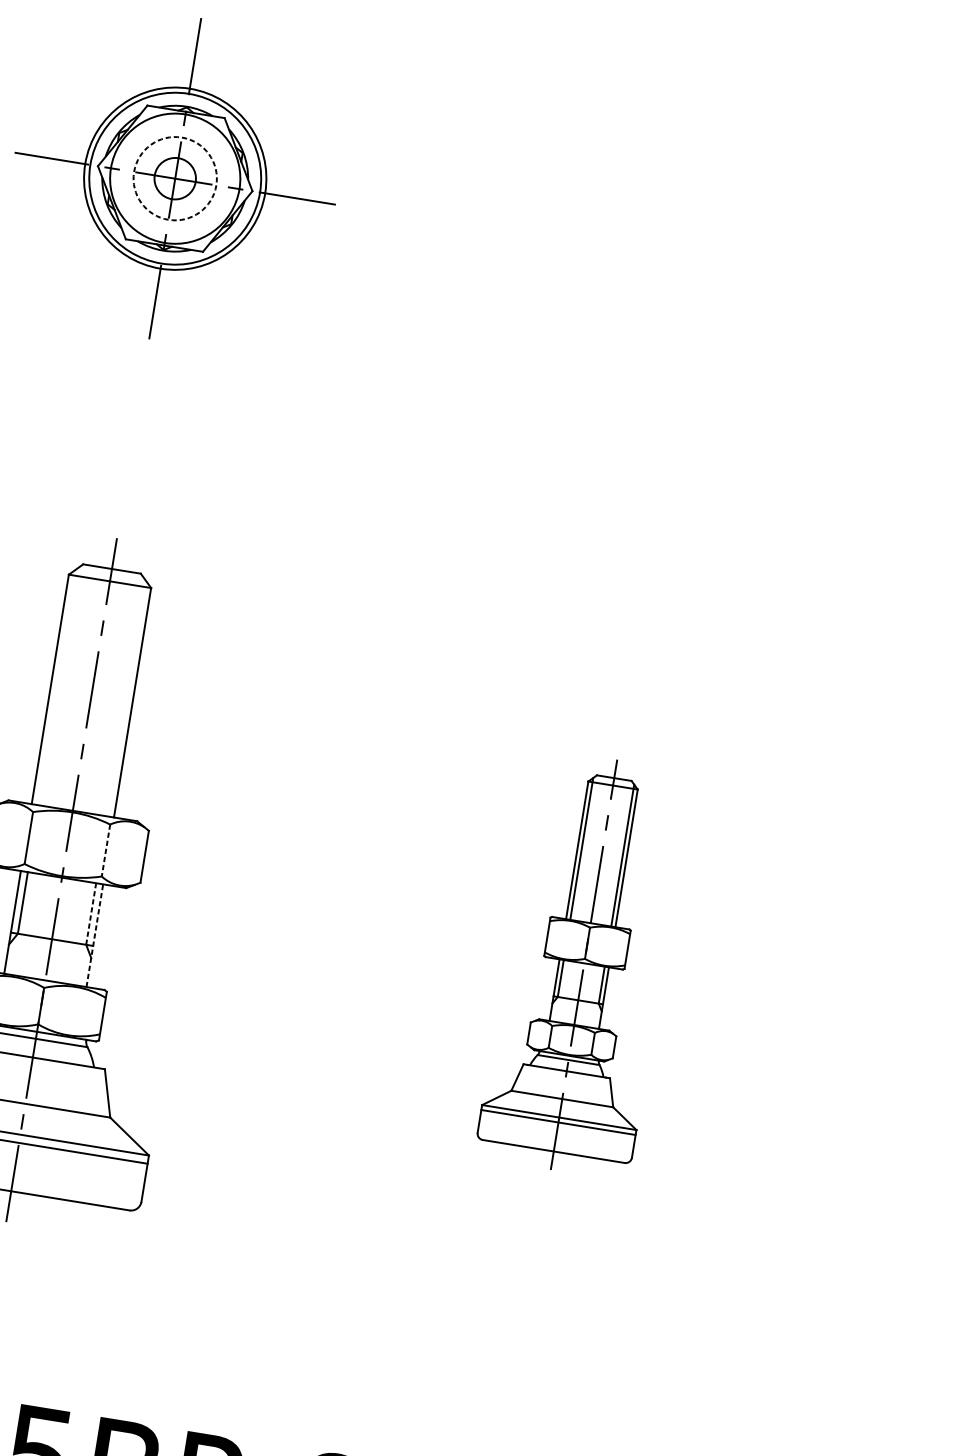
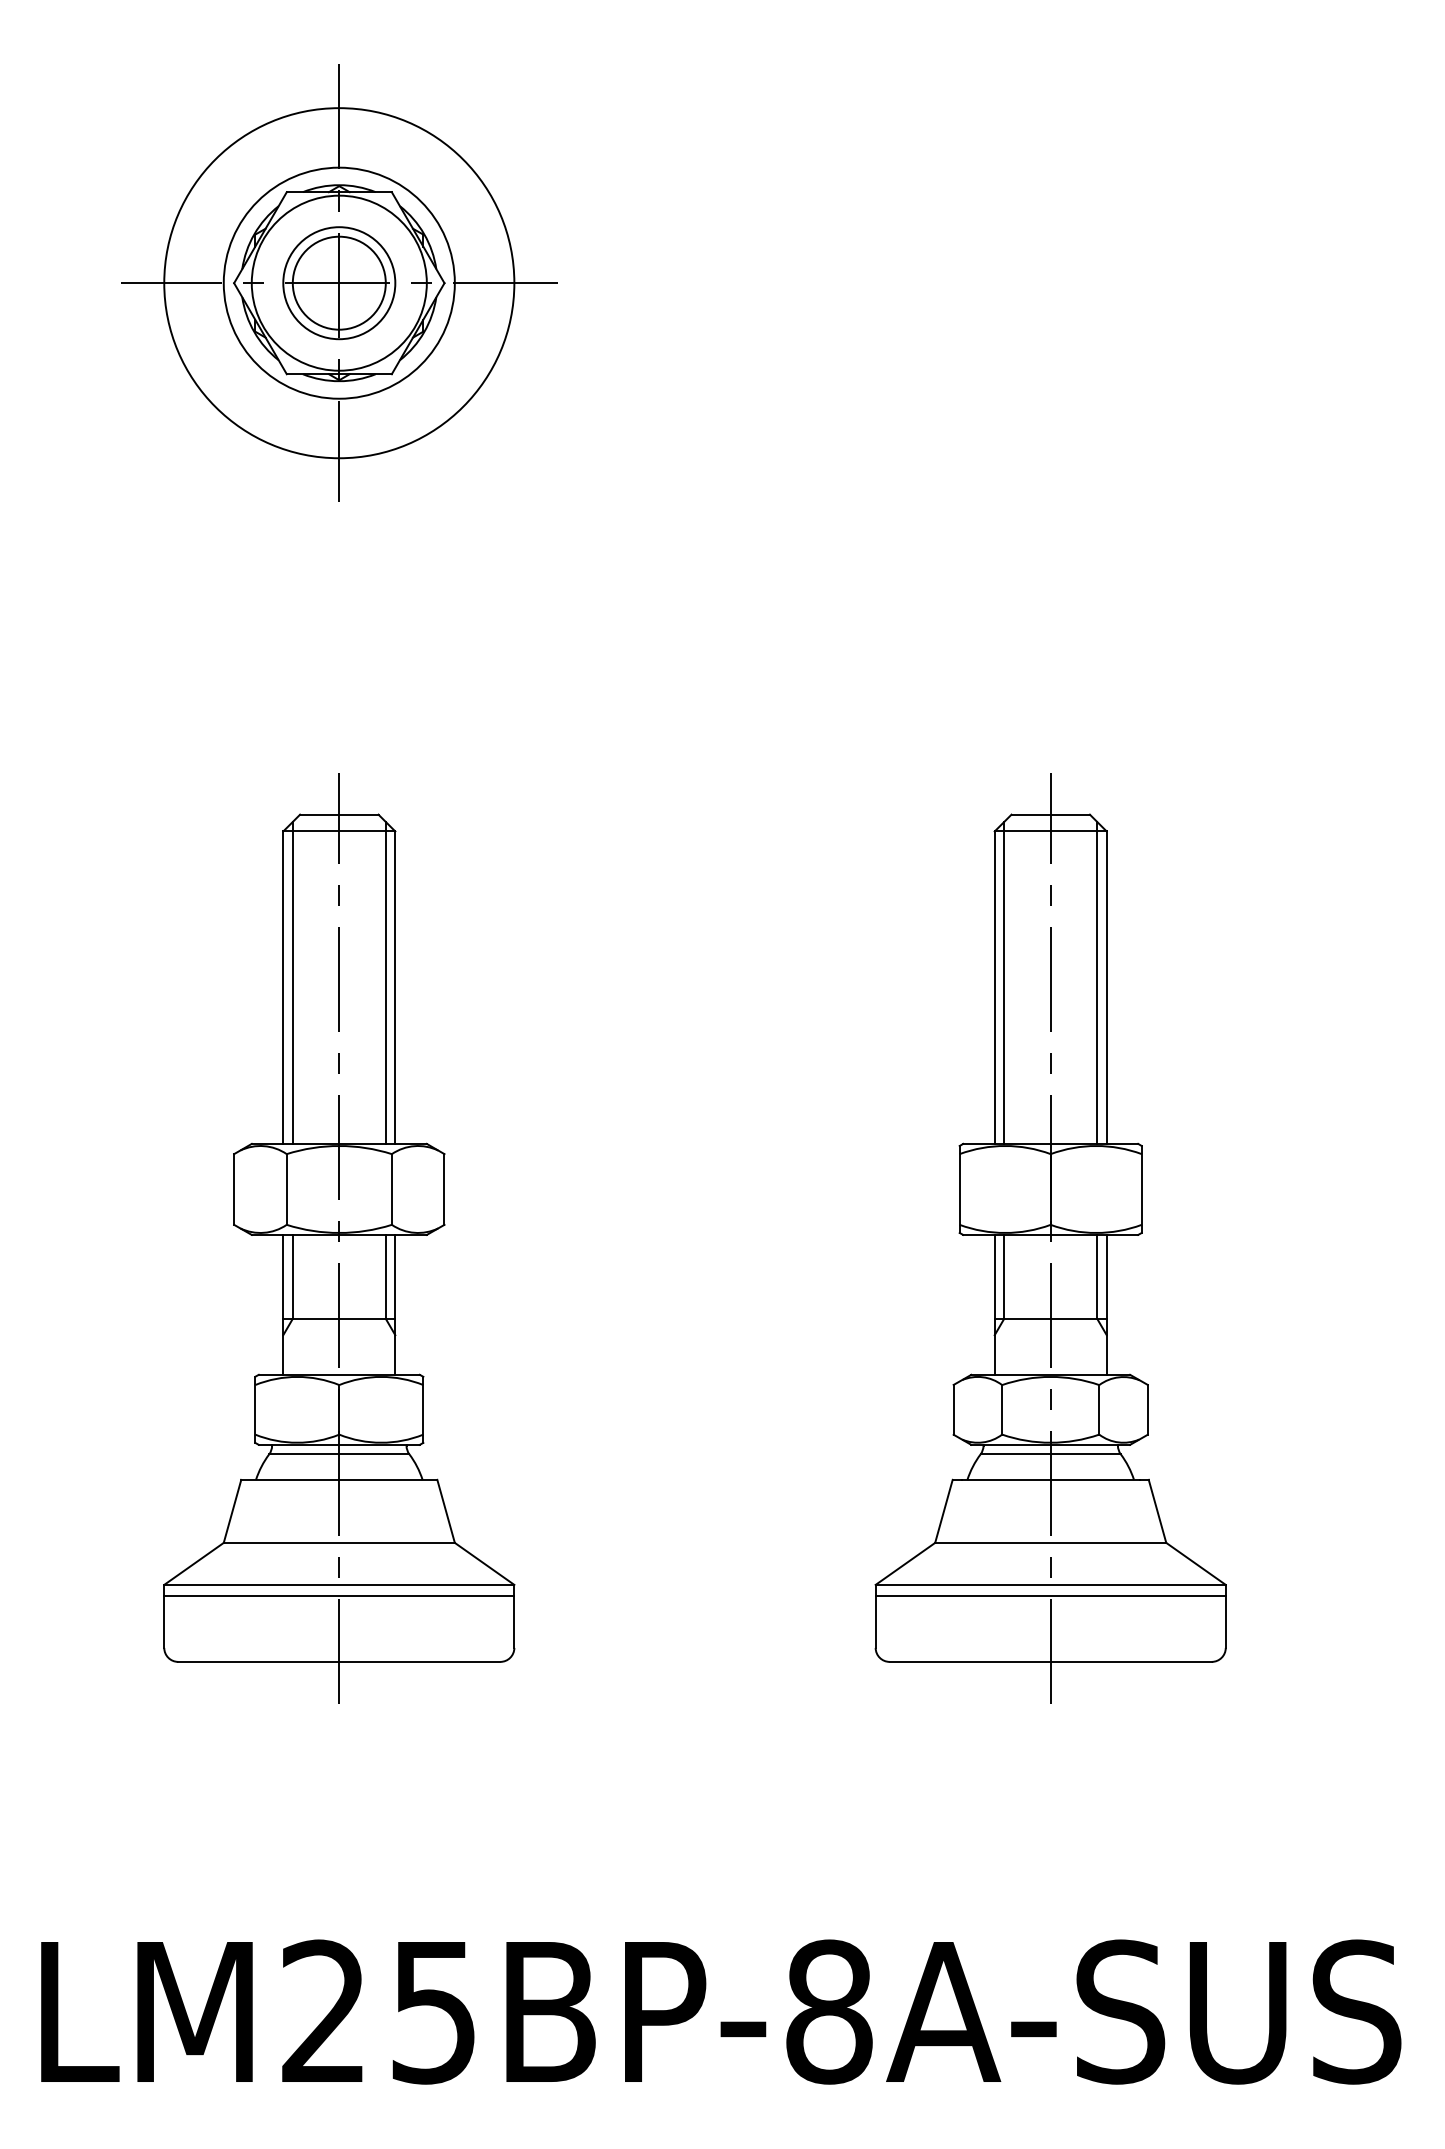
circle: (174, 178) -> (338, 282), size x1.67
circle: (175, 178) -> (339, 283), dashed -> solid
circle: (175, 178) -> (339, 283), size x1.43
line: (57, 686) -> (292, 982), added
line: (125, 697) -> (385, 982), added
line: (105, 850) -> (391, 1189), dashed -> solid
line: (91, 913) -> (385, 1276), dashed -> solid
line: (95, 935) -> (395, 1304), dashed -> solid
part: (583, 964) -> (1050, 1238), size x1.67

